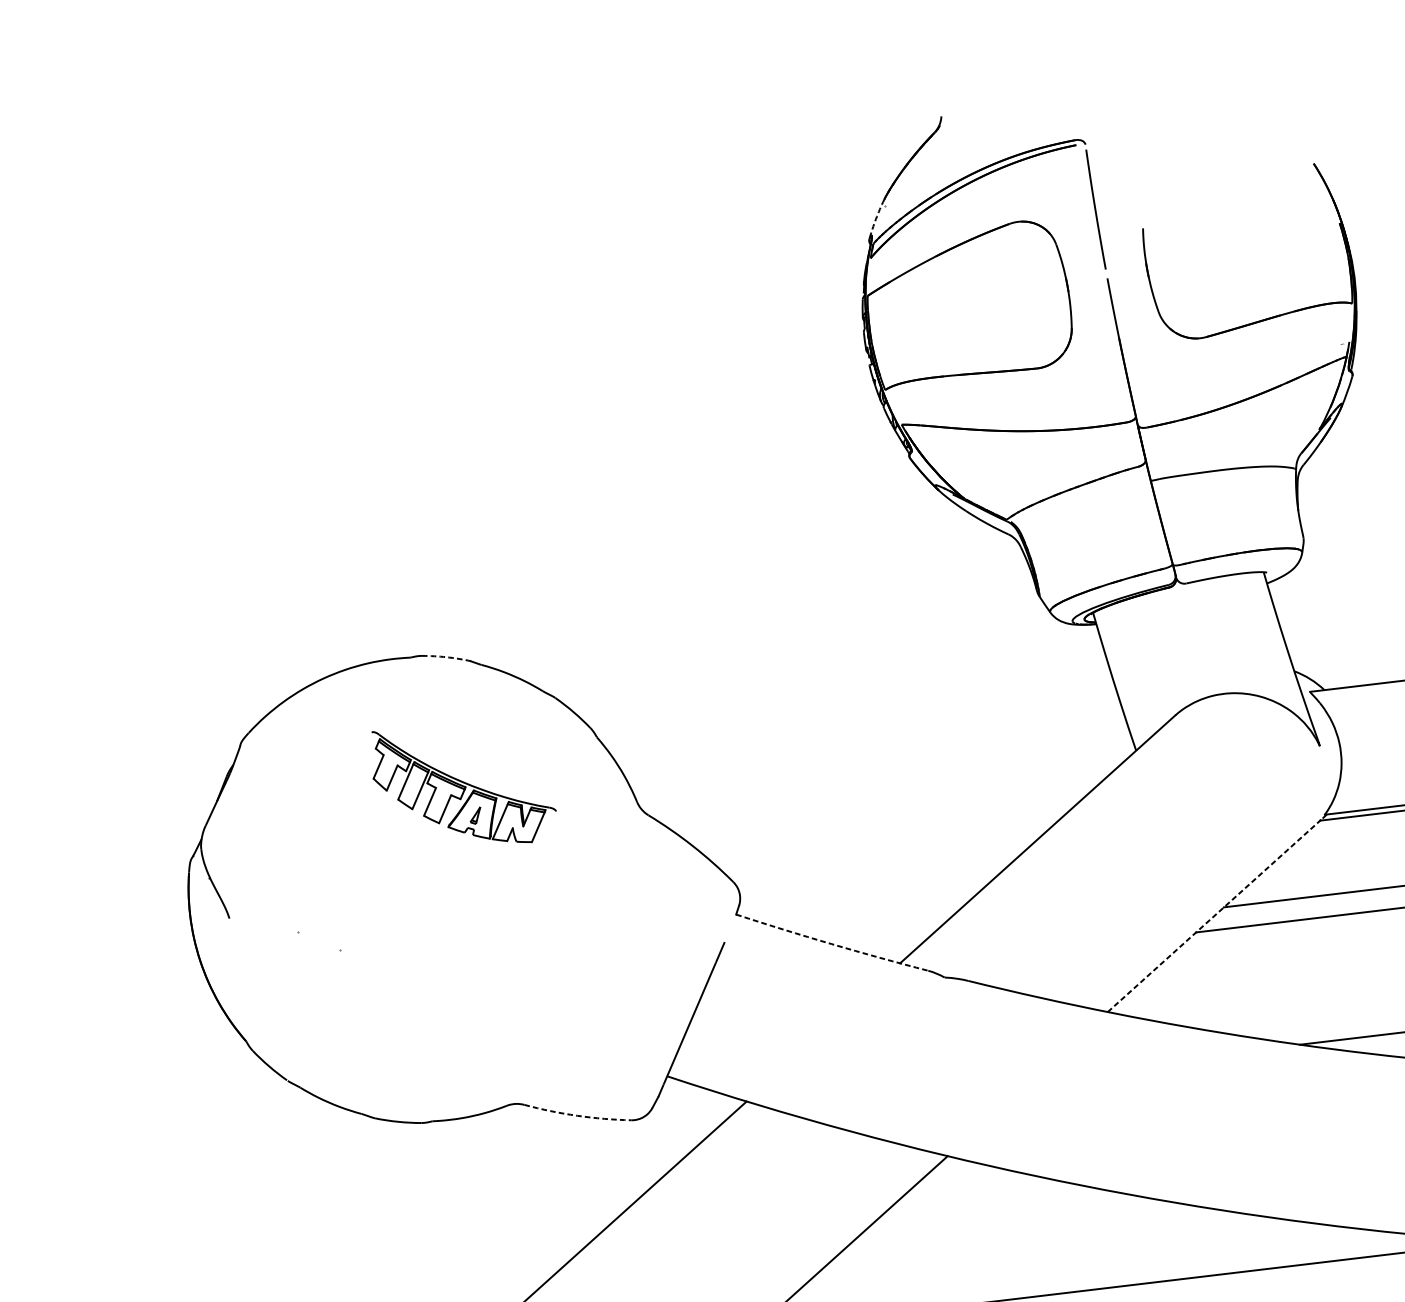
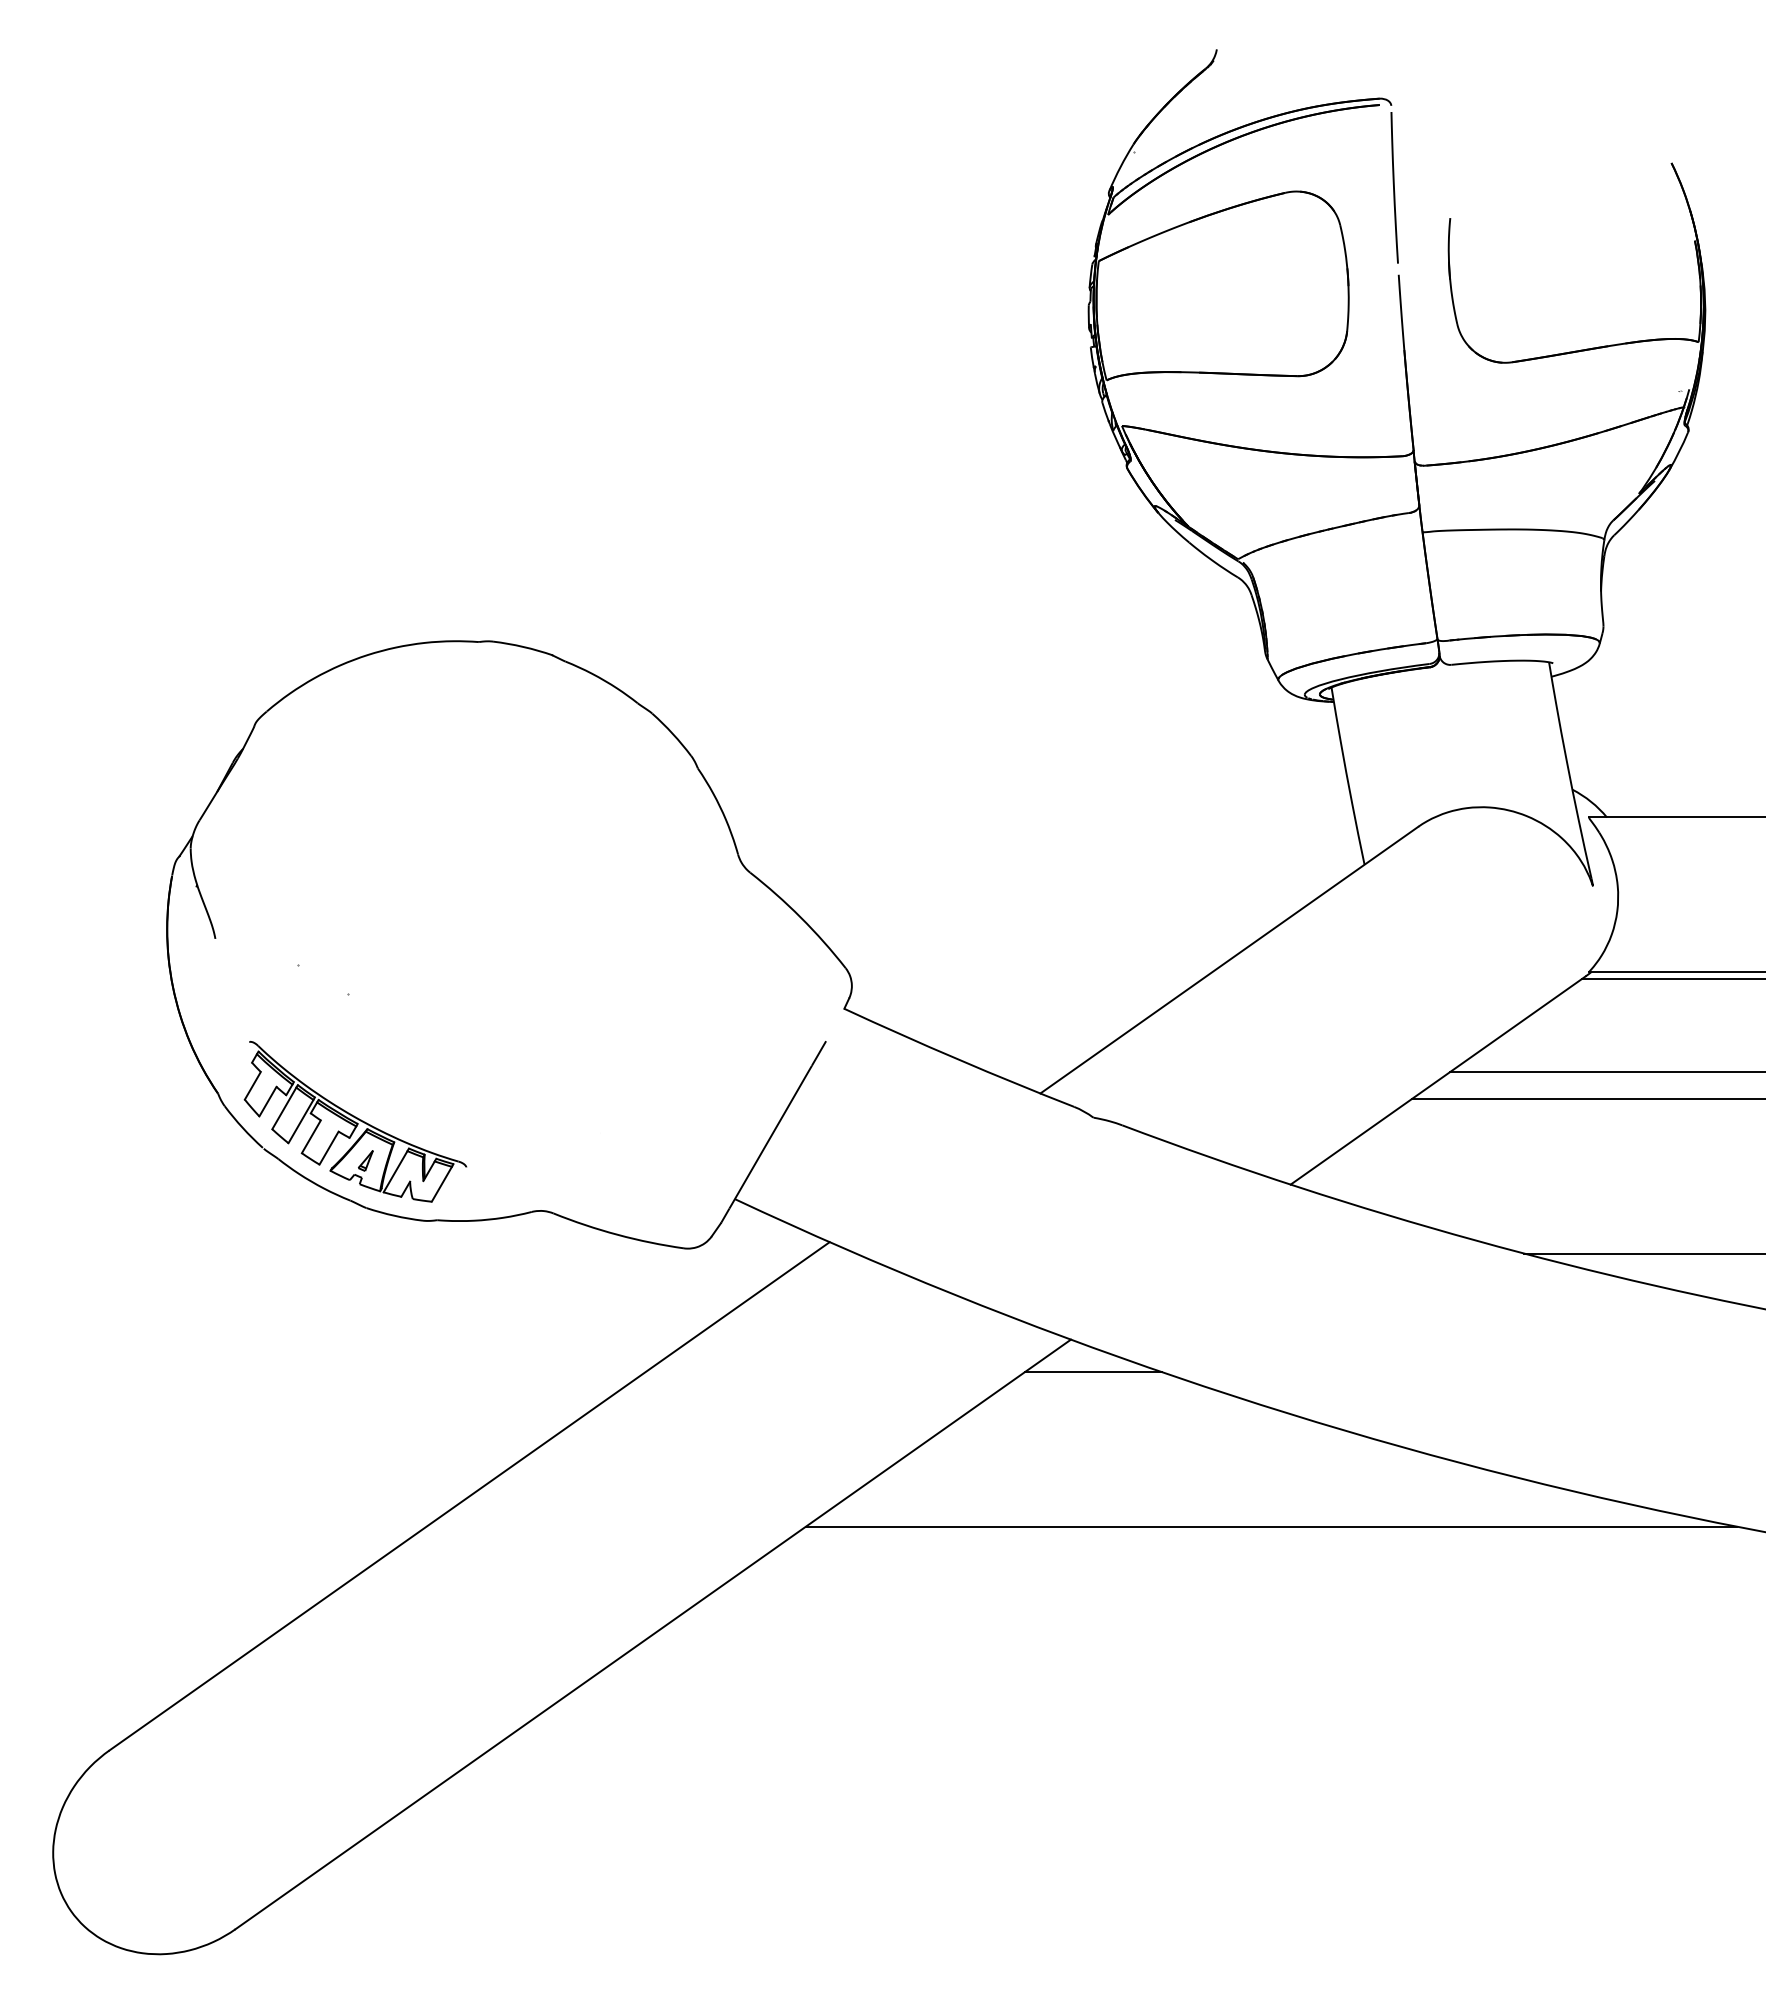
arc: (876, 219) -> (1120, 167), dashed -> solid
arc: (446, 656) -> (523, 646), dashed -> solid
part: (463, 785) -> (355, 1121), moved
line: (1215, 915) -> (1438, 1080), dashed -> solid
arc: (831, 944) -> (958, 1059), dashed -> solid
arc: (577, 1115) -> (617, 1234), dashed -> solid
line: (968, 1180) -> (1093, 1372), added

